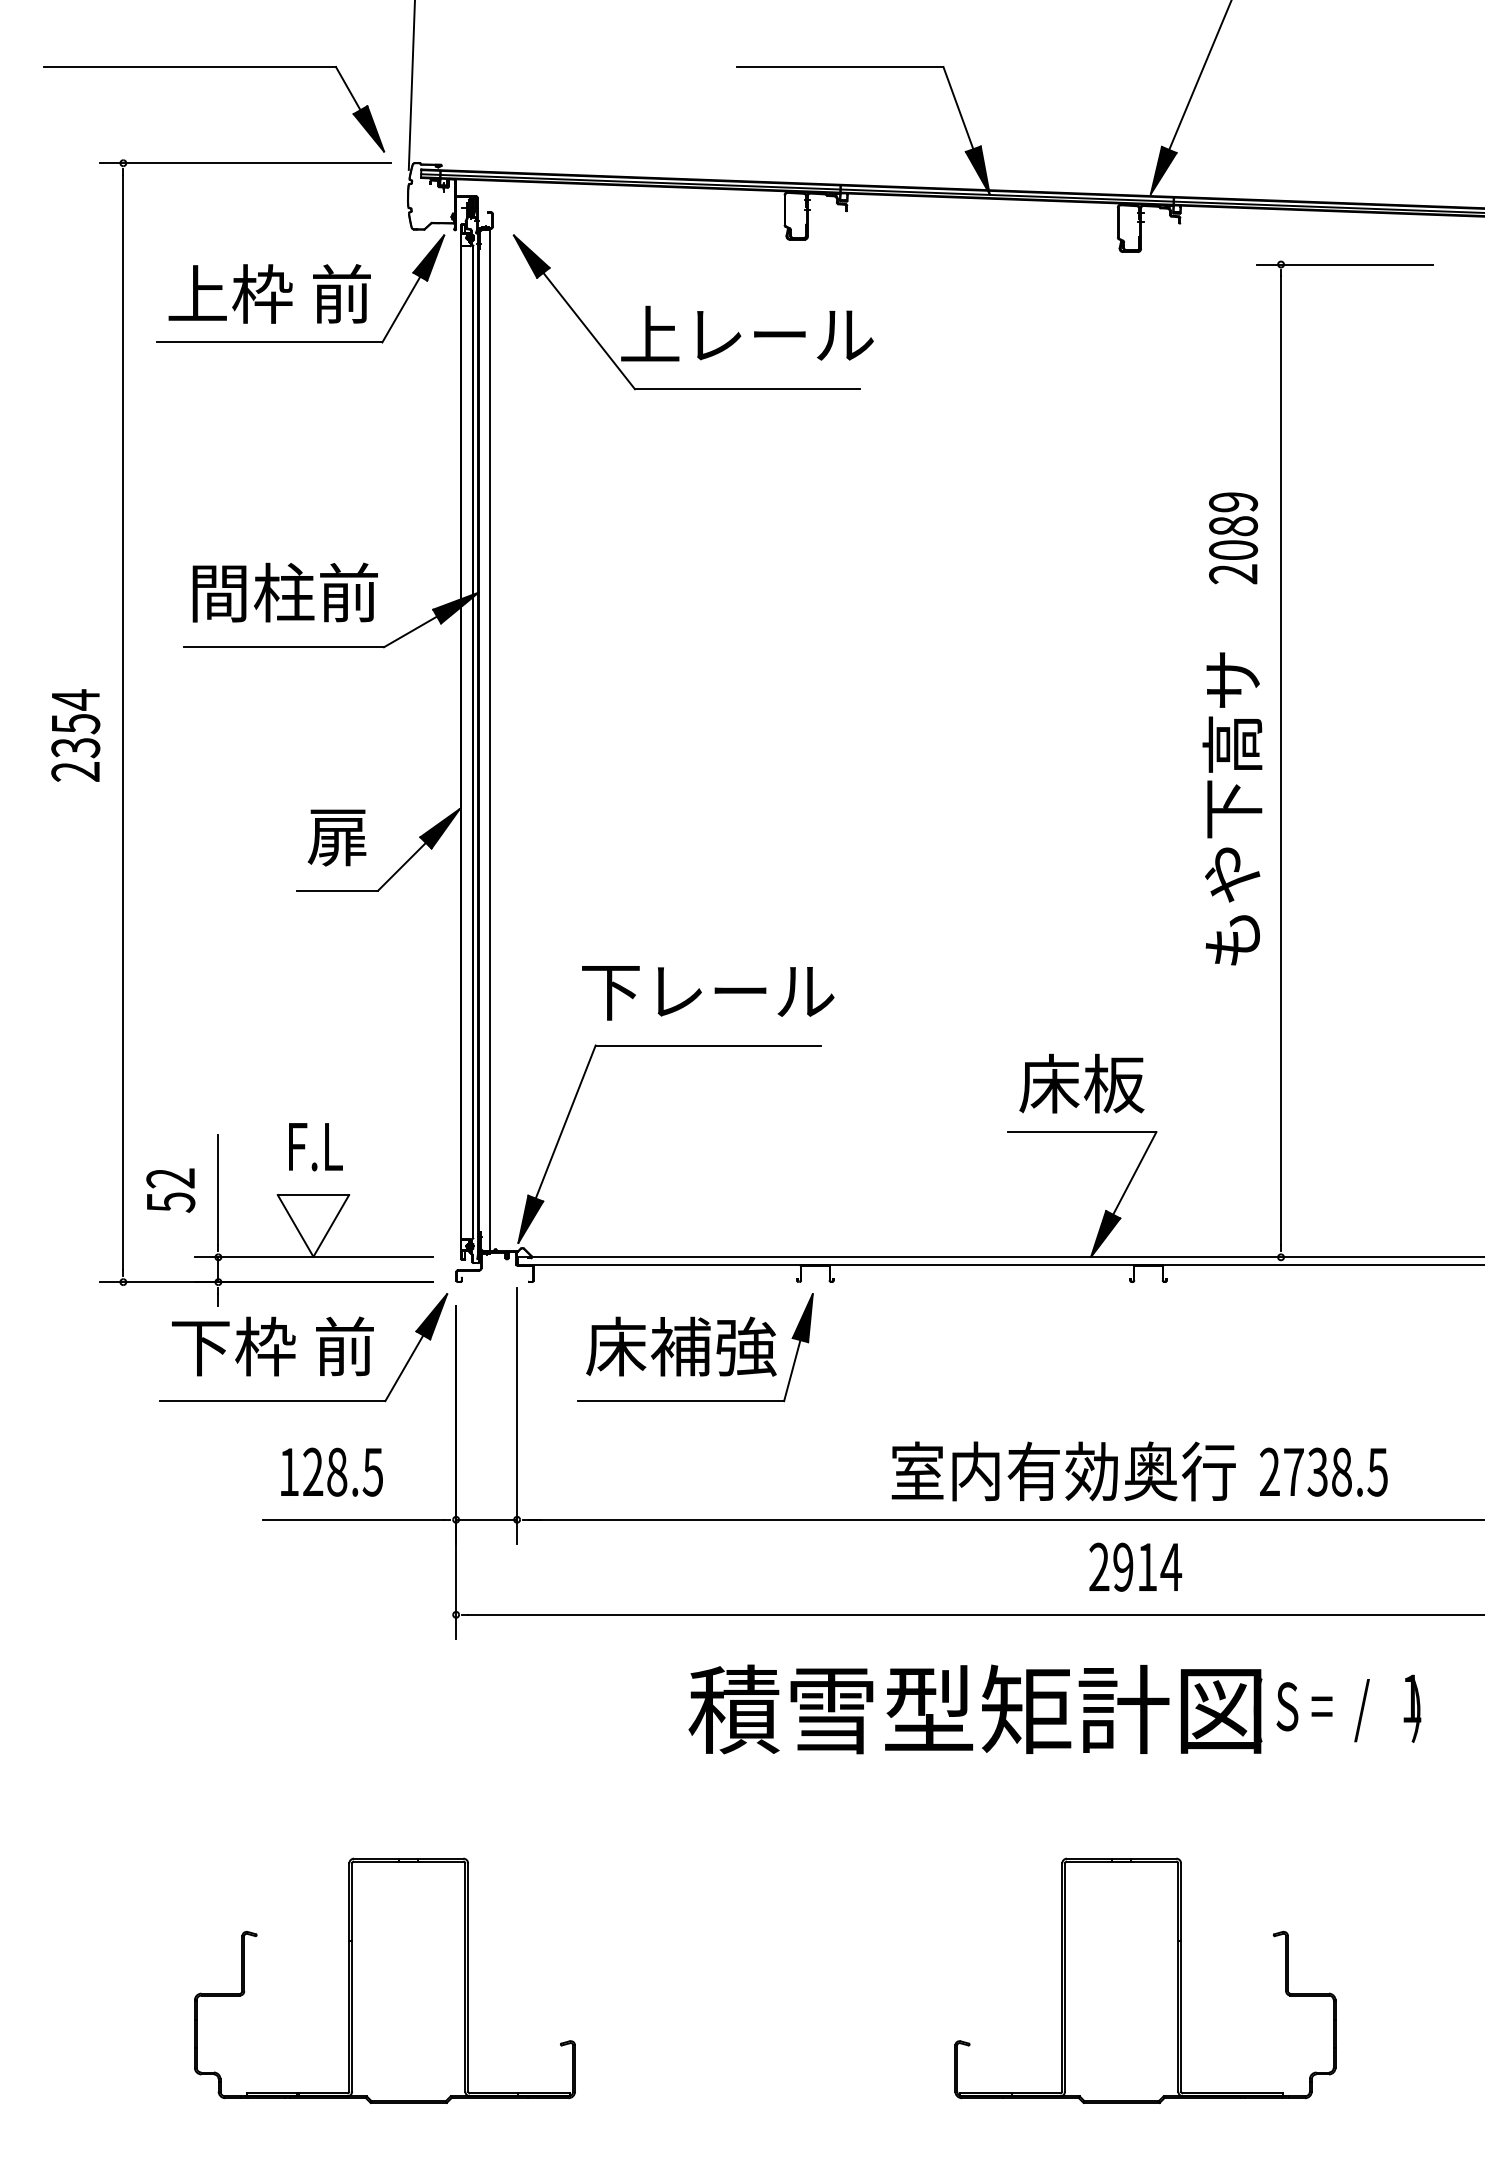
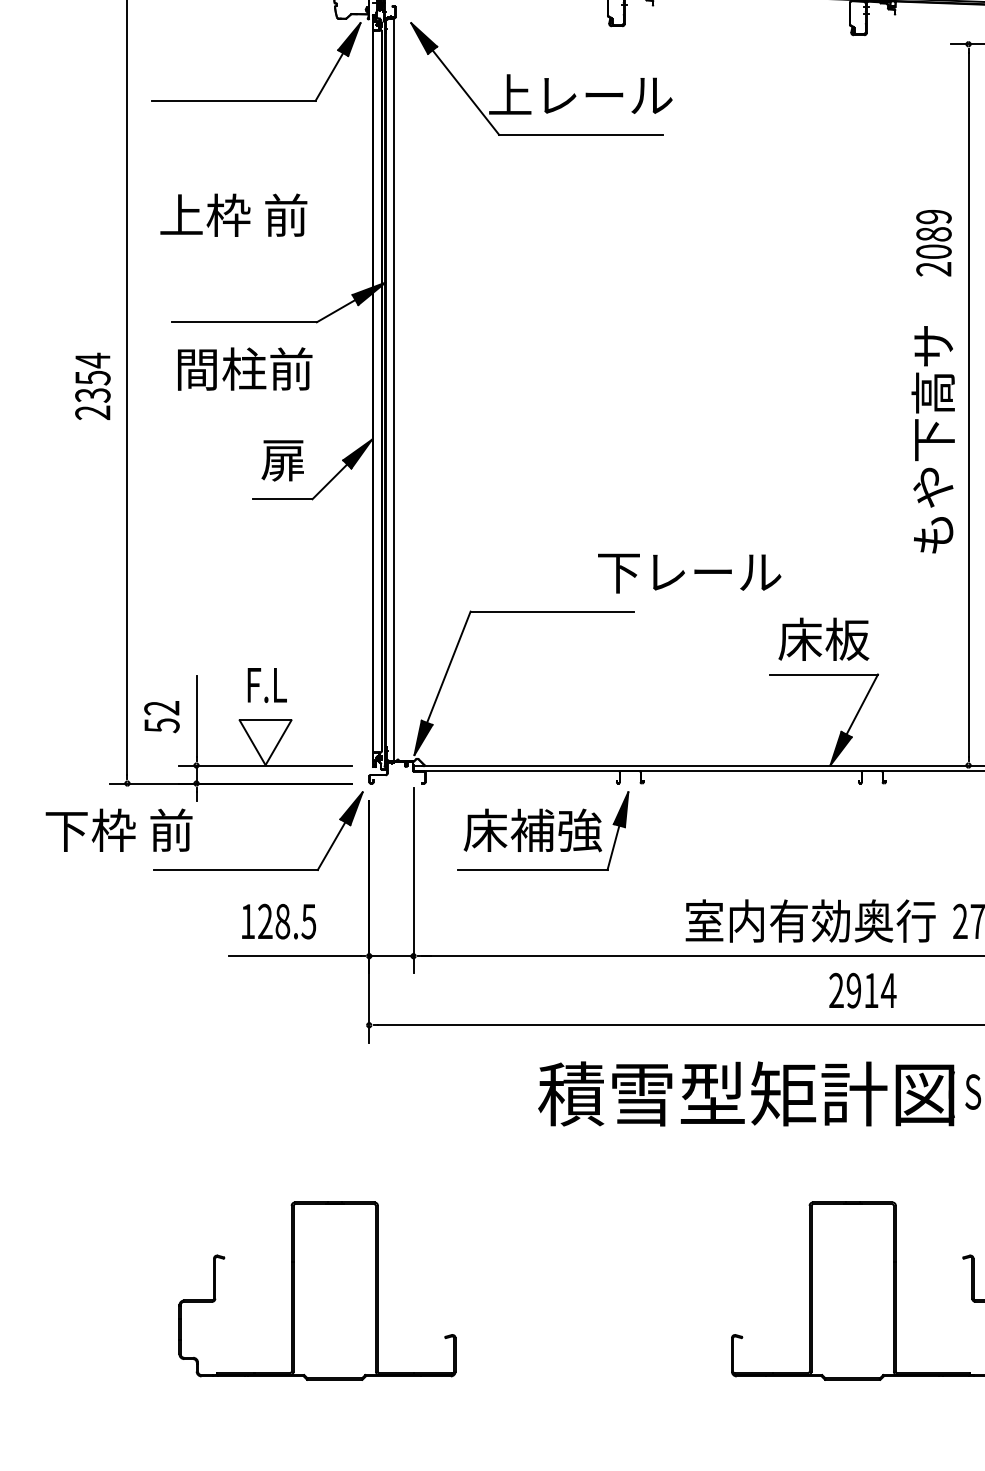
text: (269, 293) -> (233, 214), moved
text: (284, 592) -> (244, 368), moved
text: (708, 993) -> (689, 573), moved
text: (272, 1346) -> (118, 830), moved

